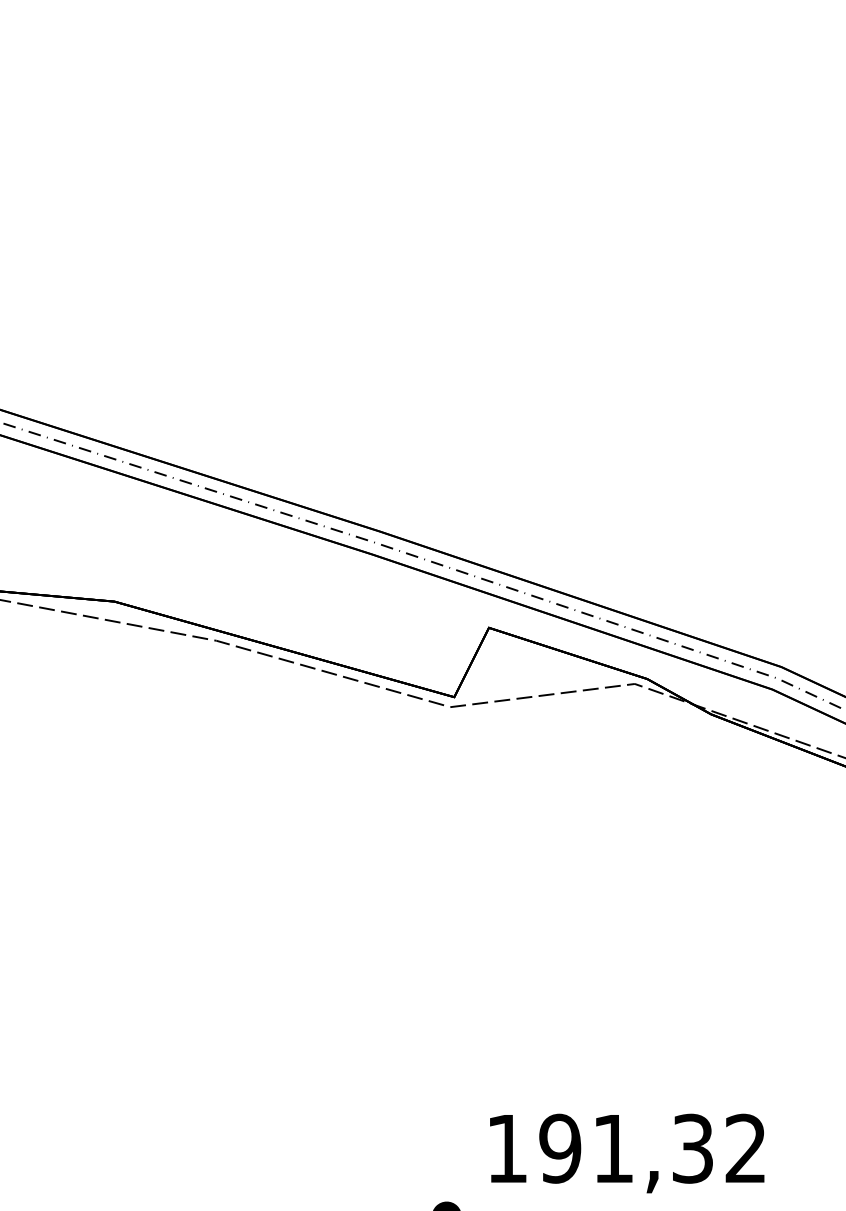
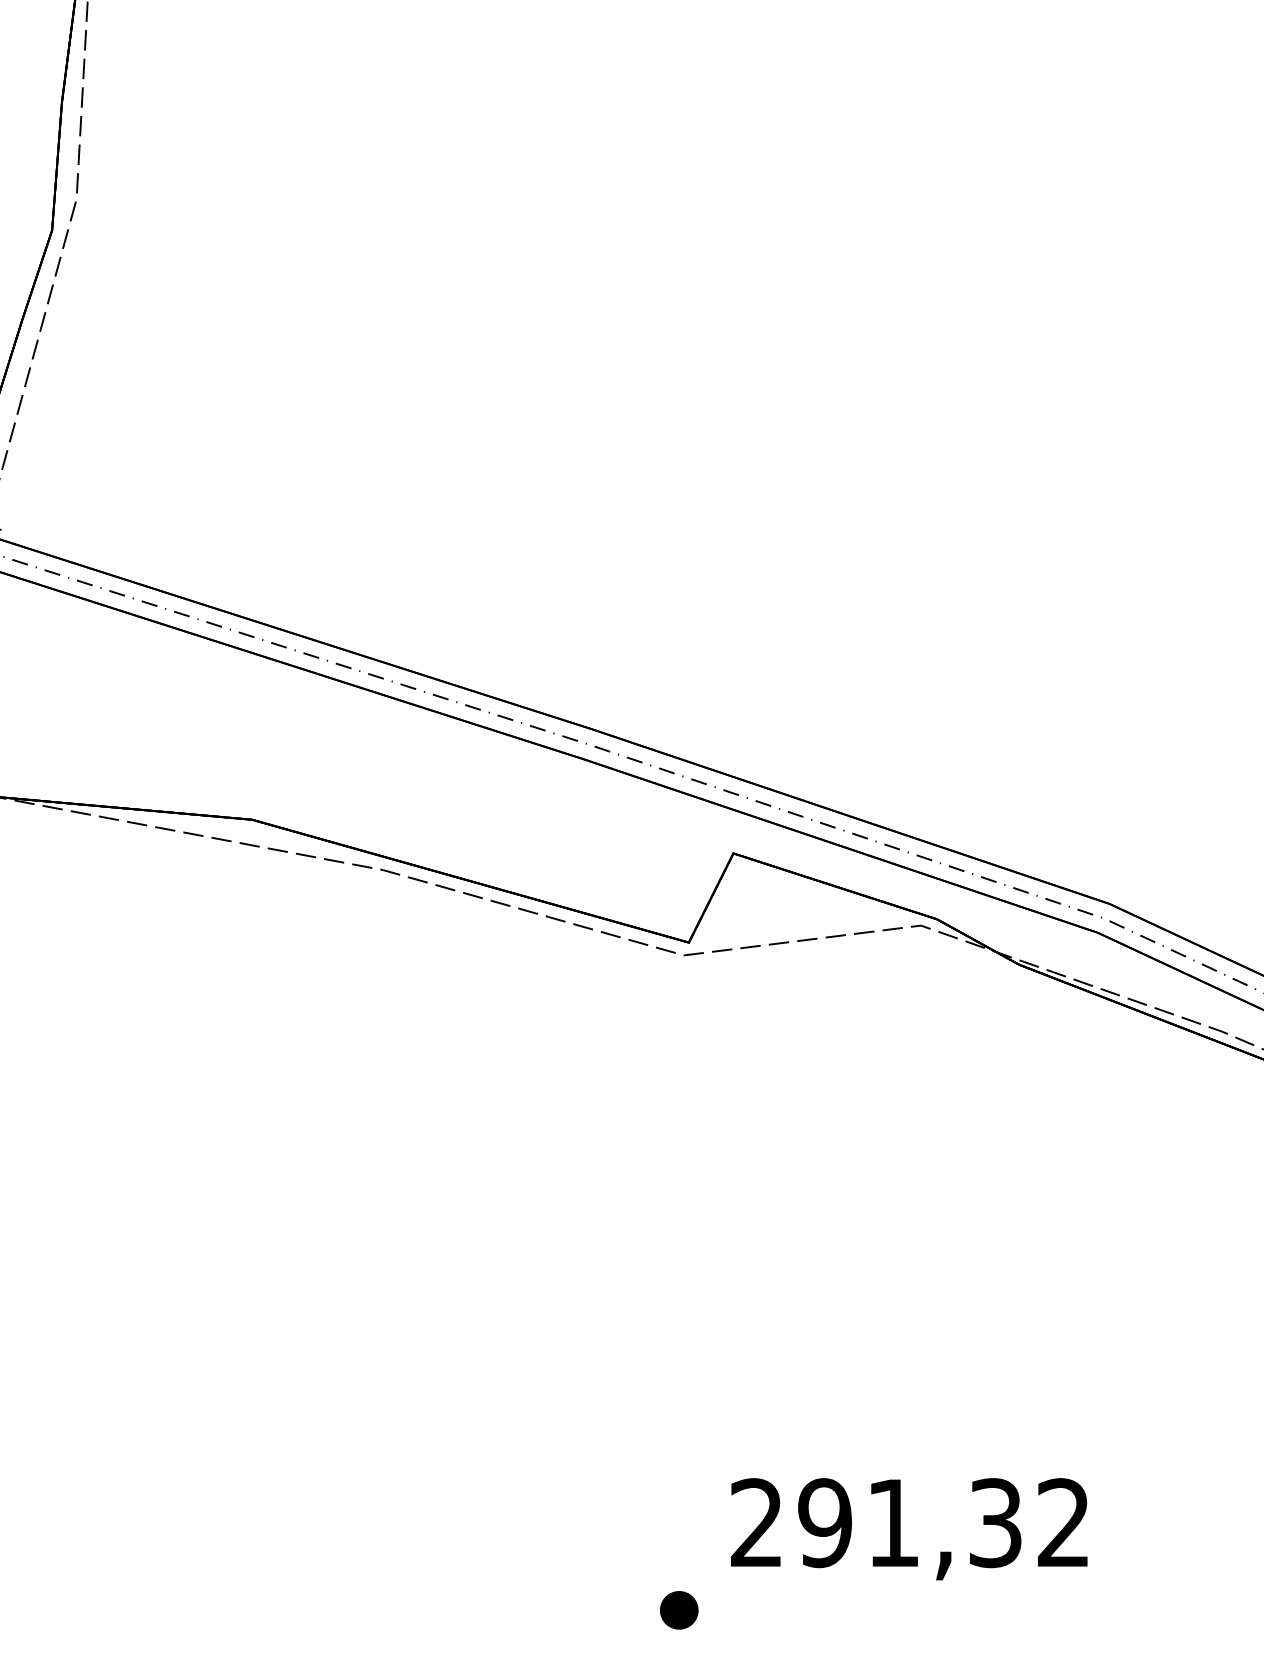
text: (506, 1148) -> (756, 1522), 191,32 -> 291,32

